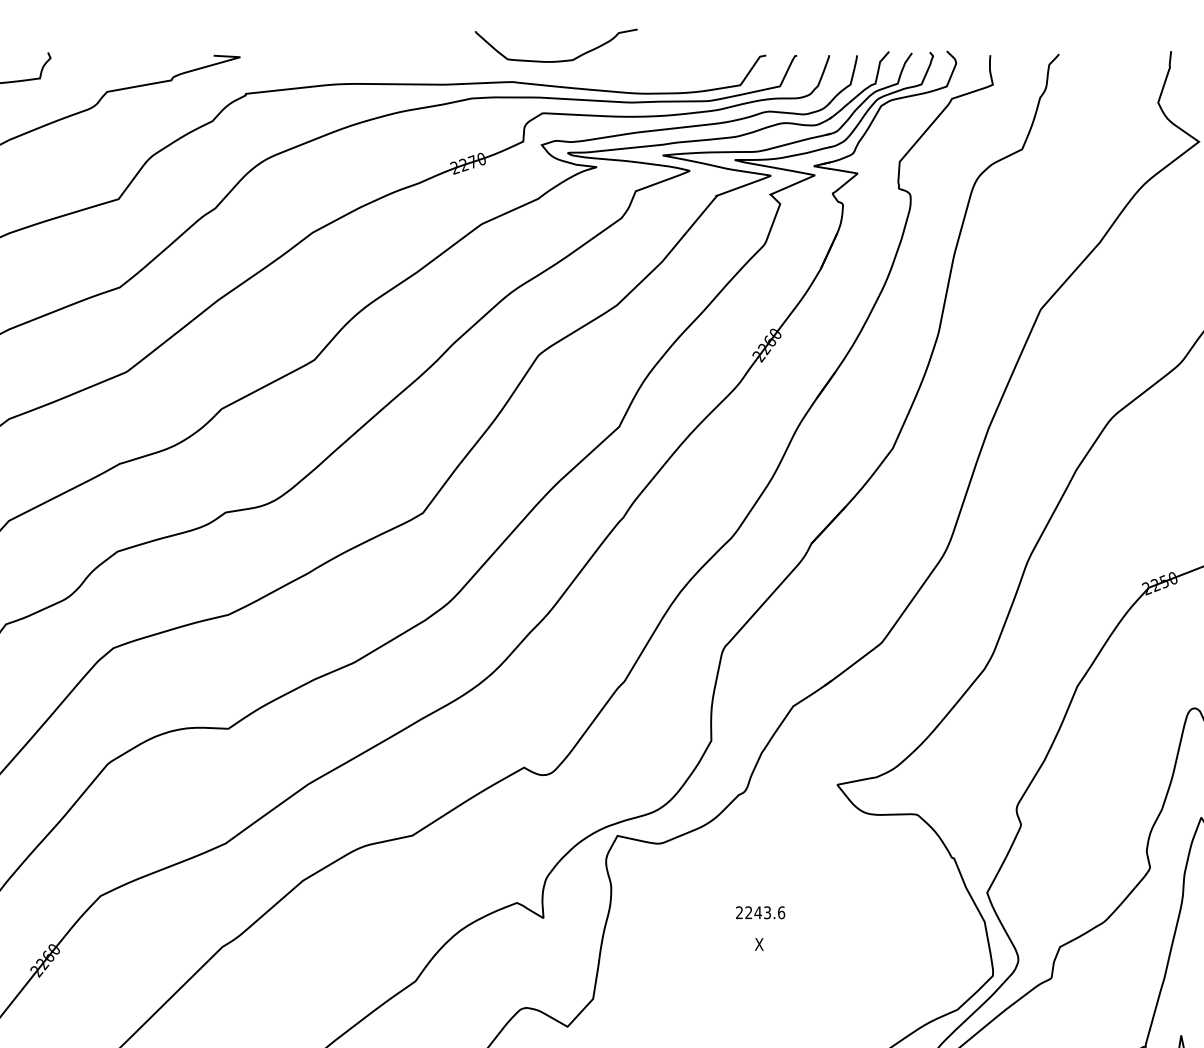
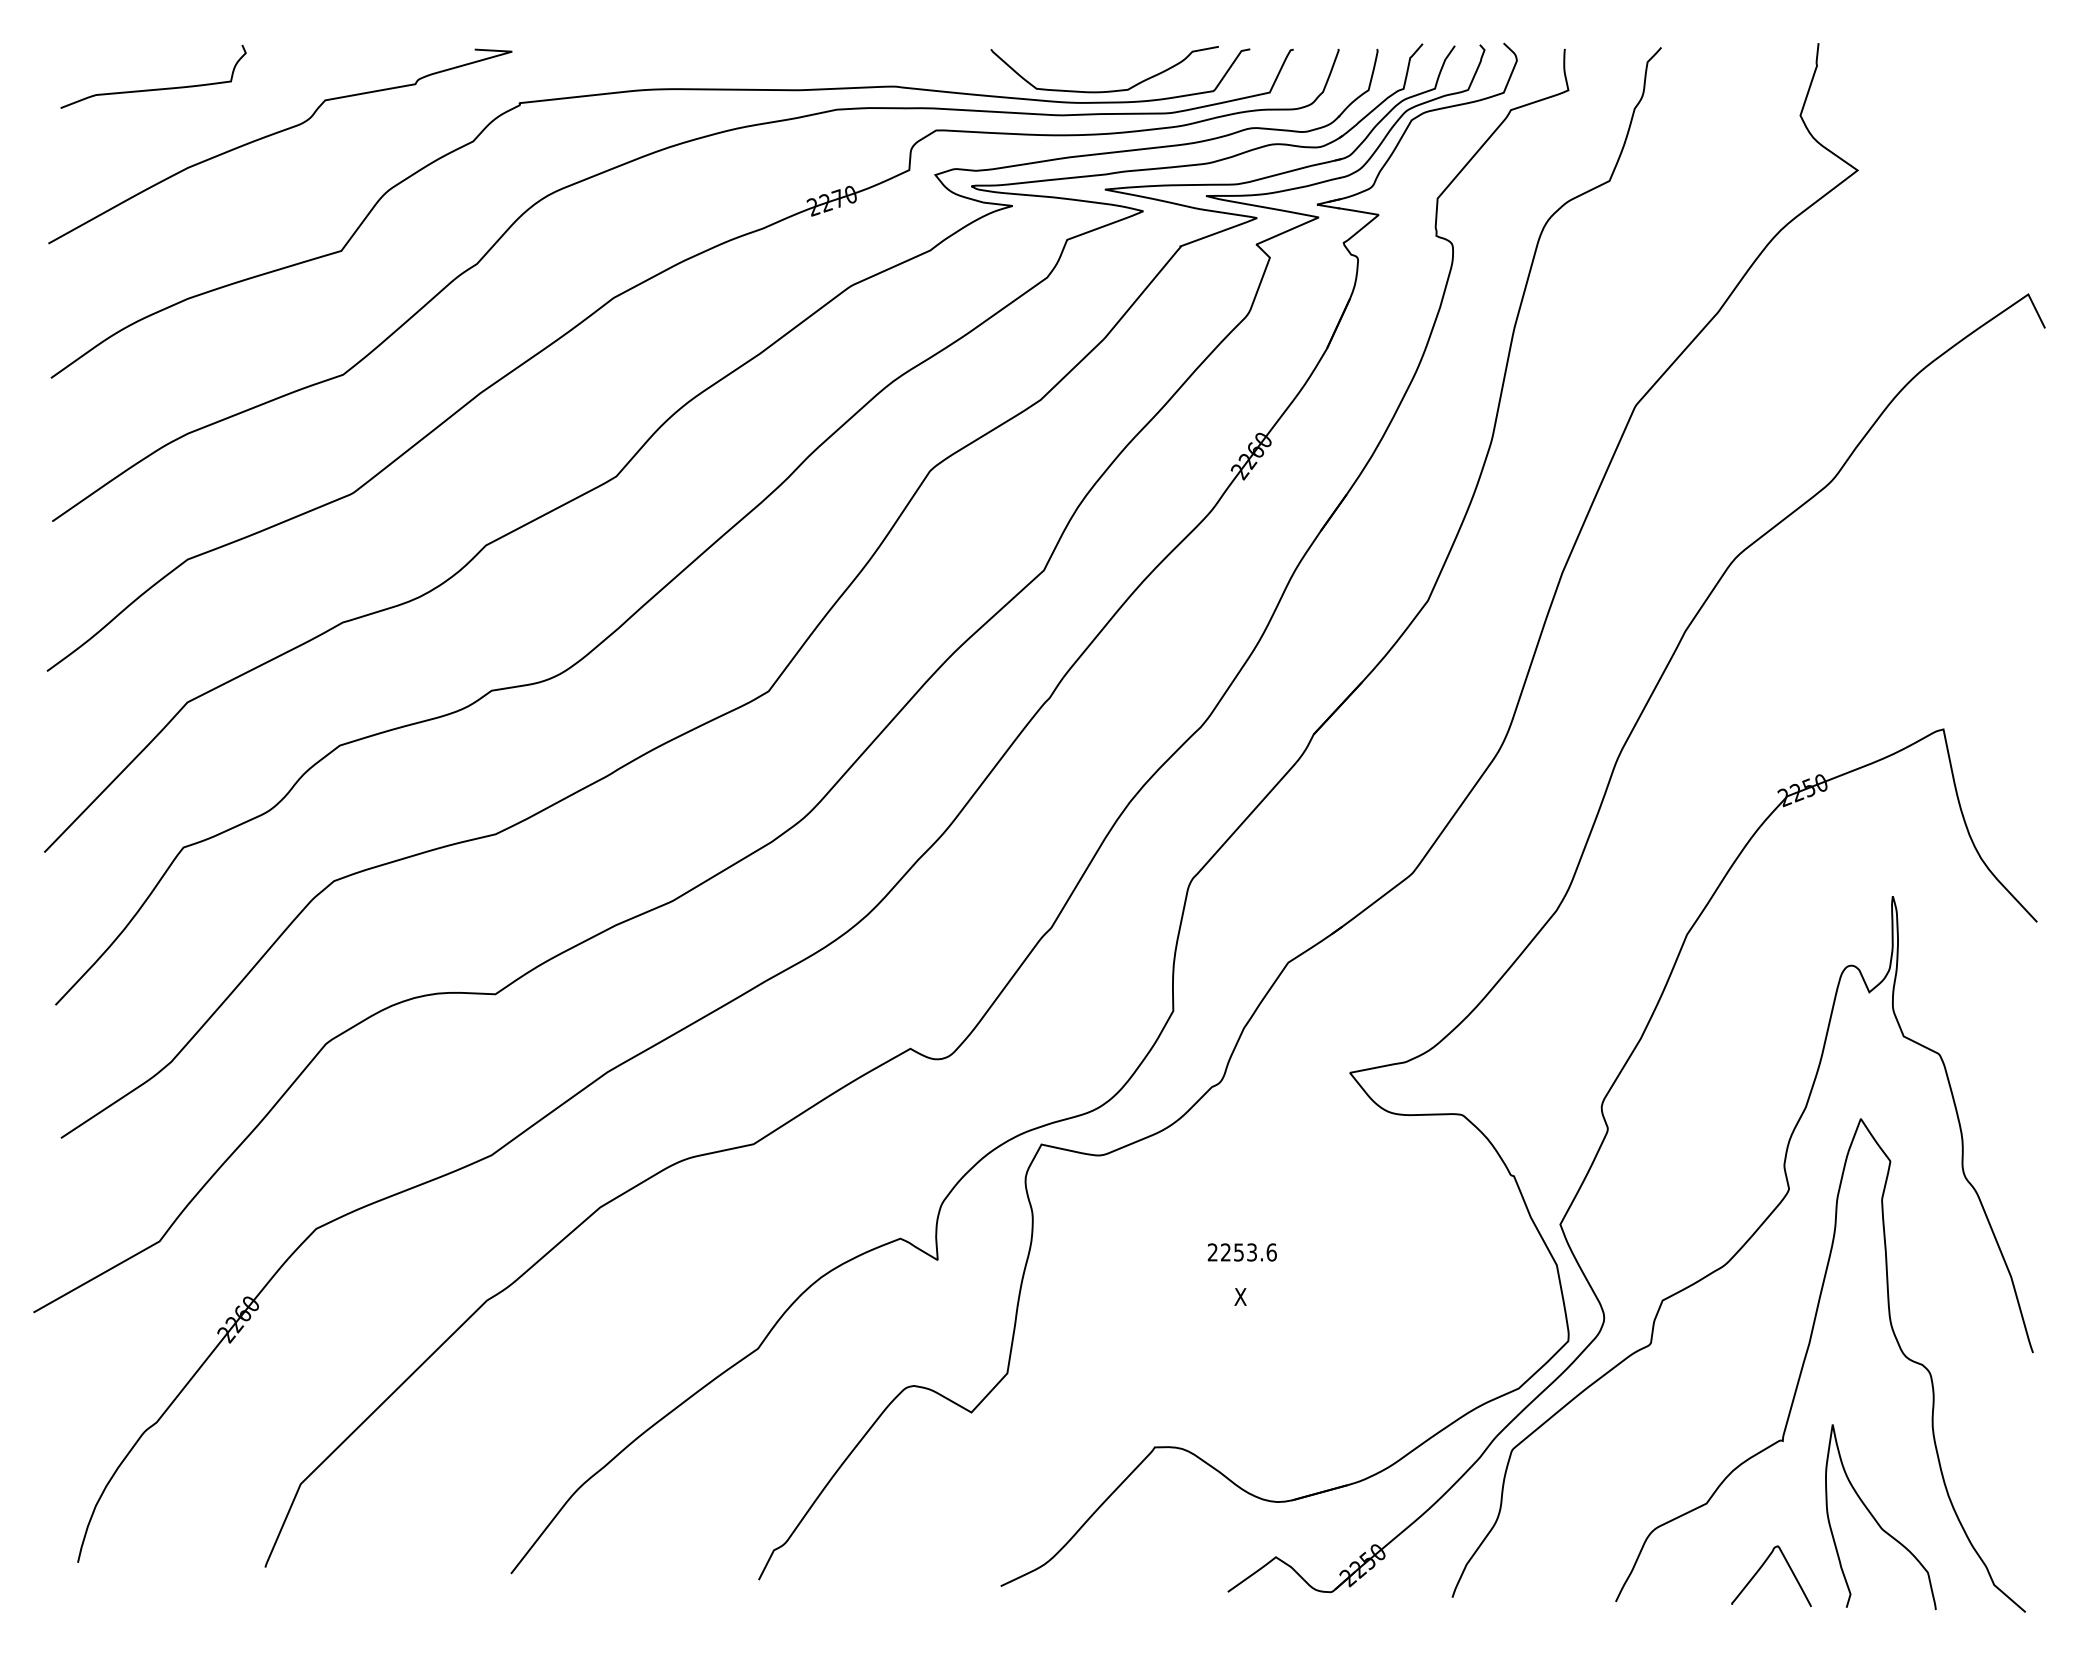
curve: (558, 60) -> (1107, 90), moved
text: (757, 912) -> (1238, 1252), 2243.6 -> 2253.6

